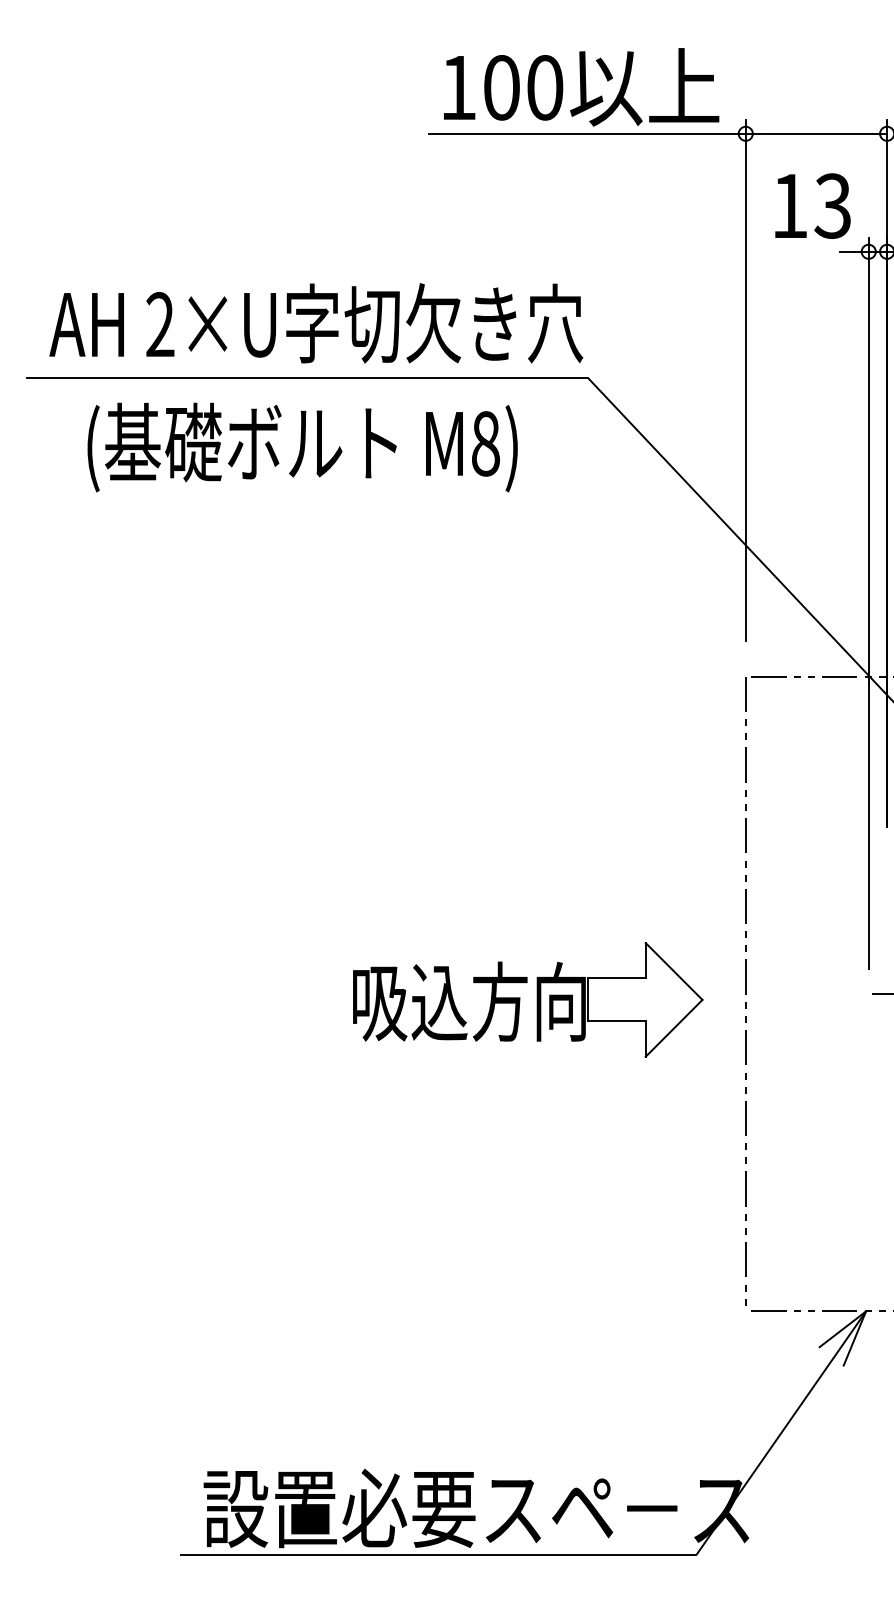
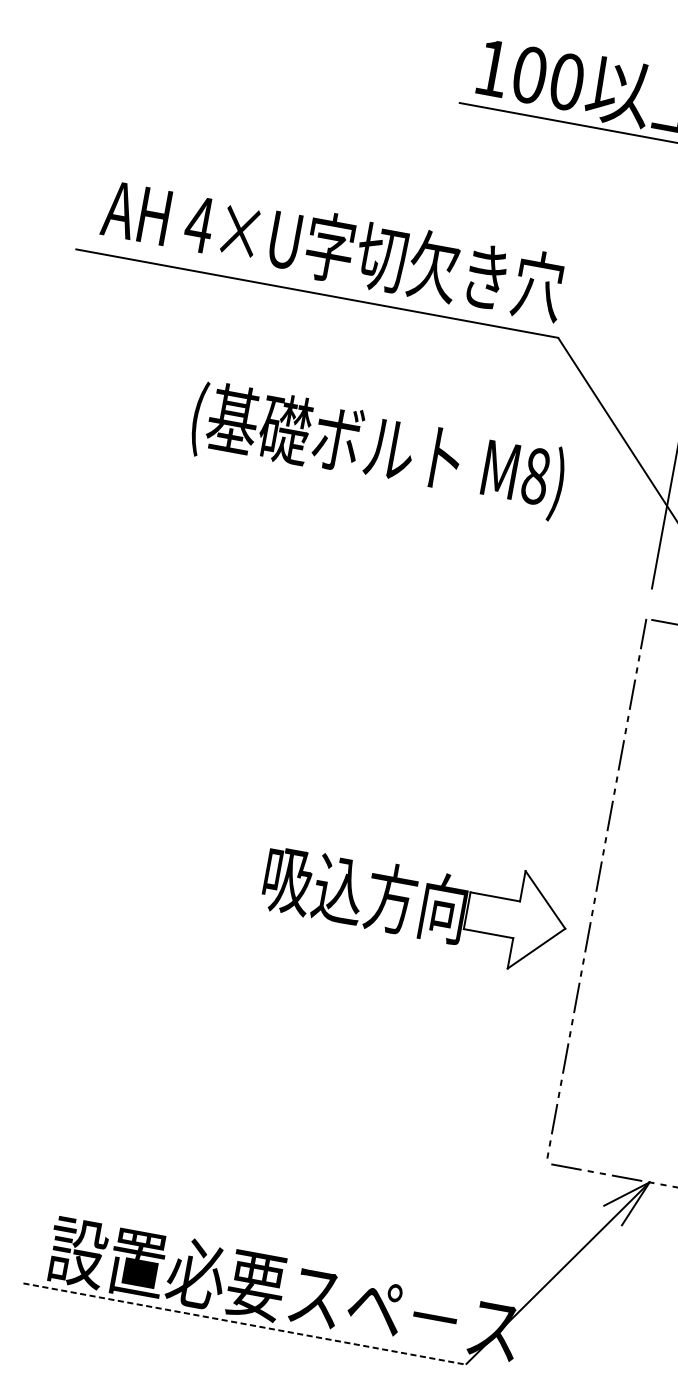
text: (160, 324) -> (199, 224), 2×U -> 4×U
text: (302, 447) -> (378, 450), moved
part: (520, 999) -> (409, 899), moved
line: (438, 1554) -> (244, 1323), solid -> dashed

